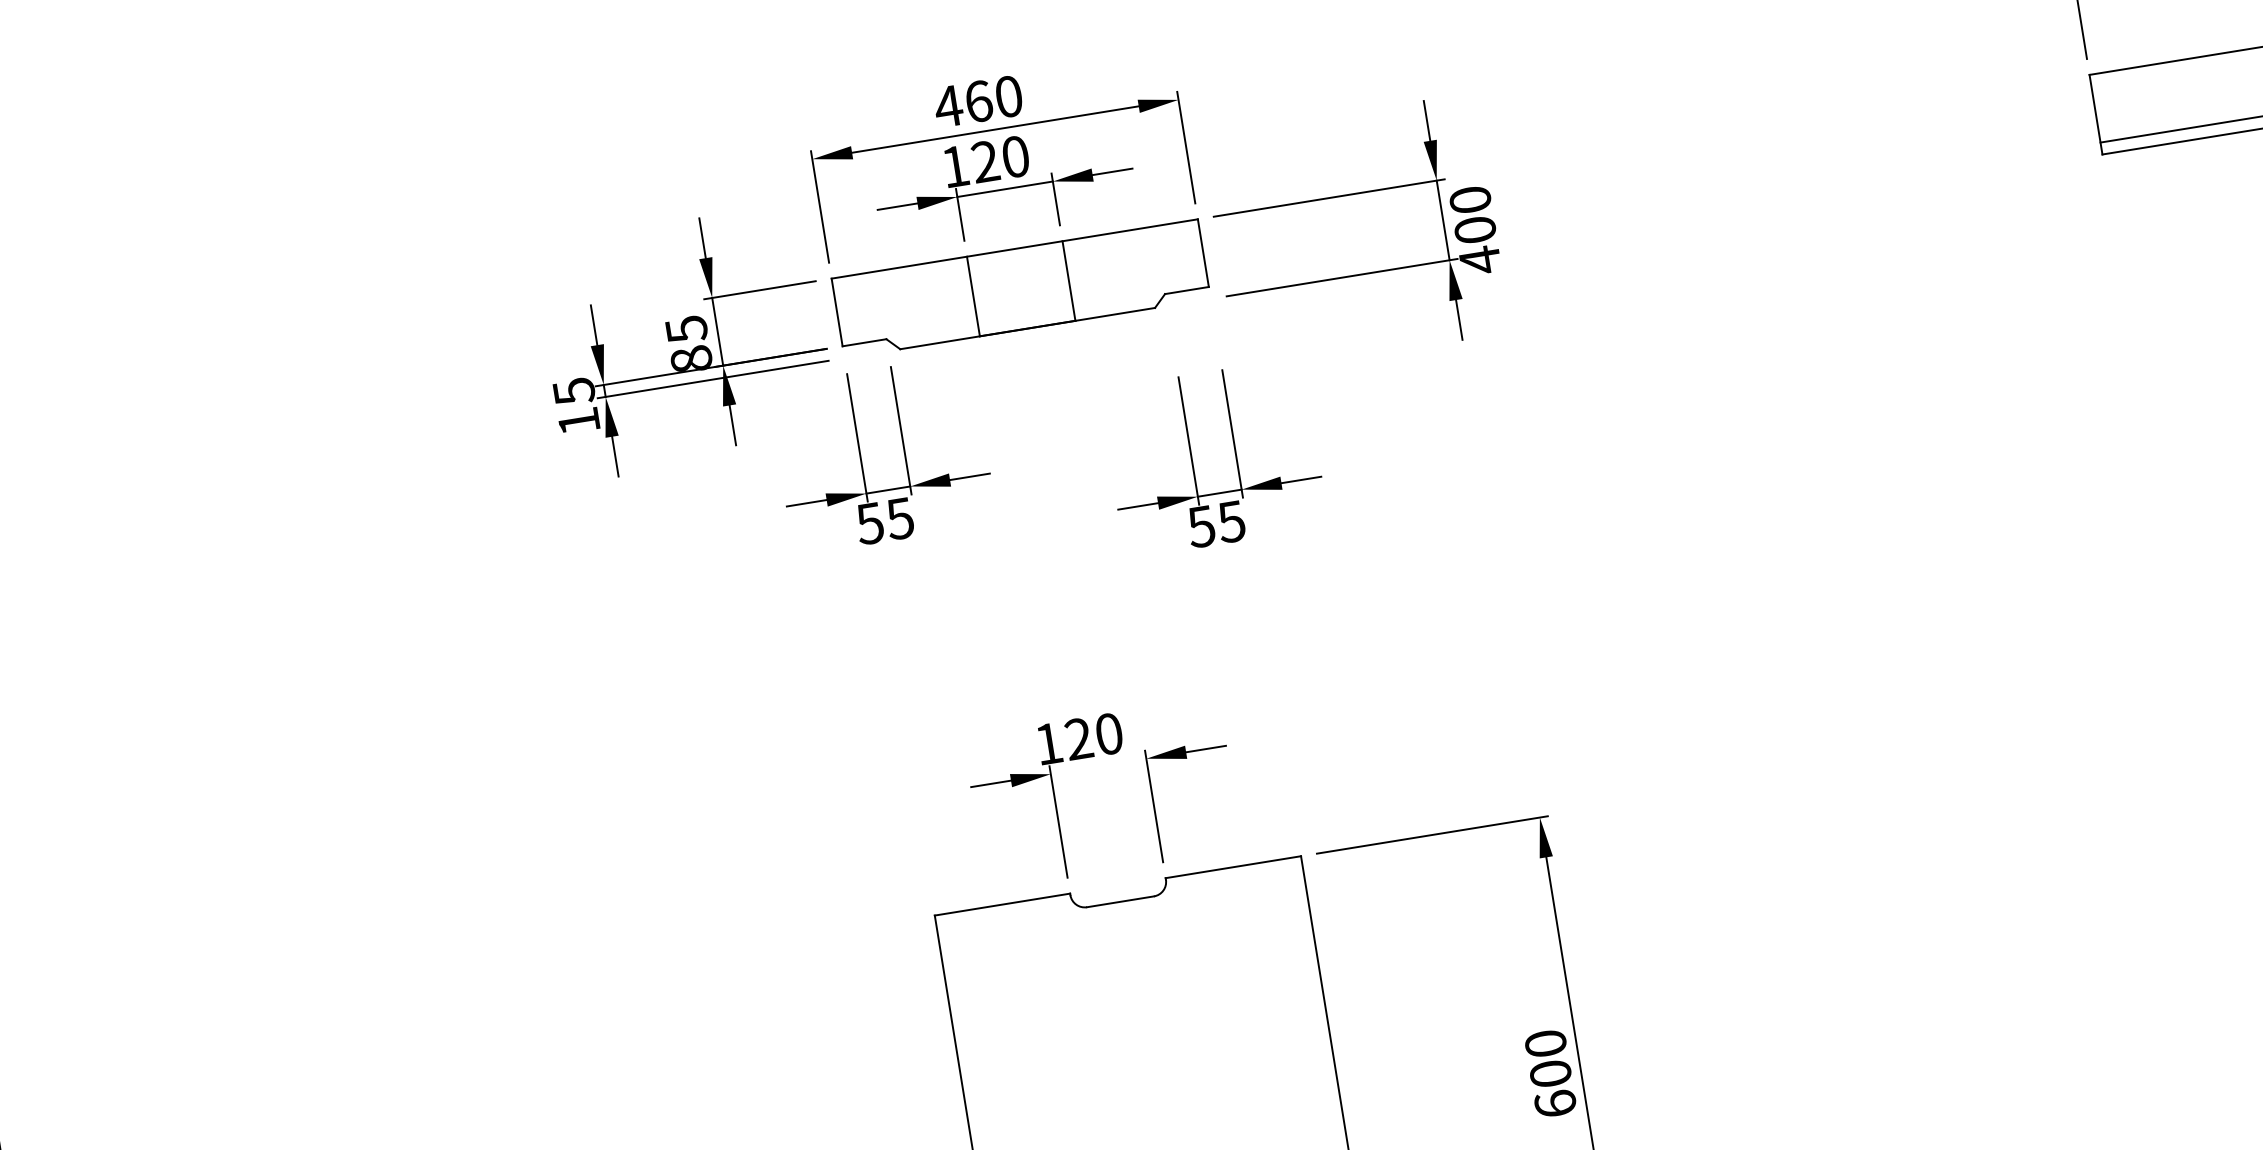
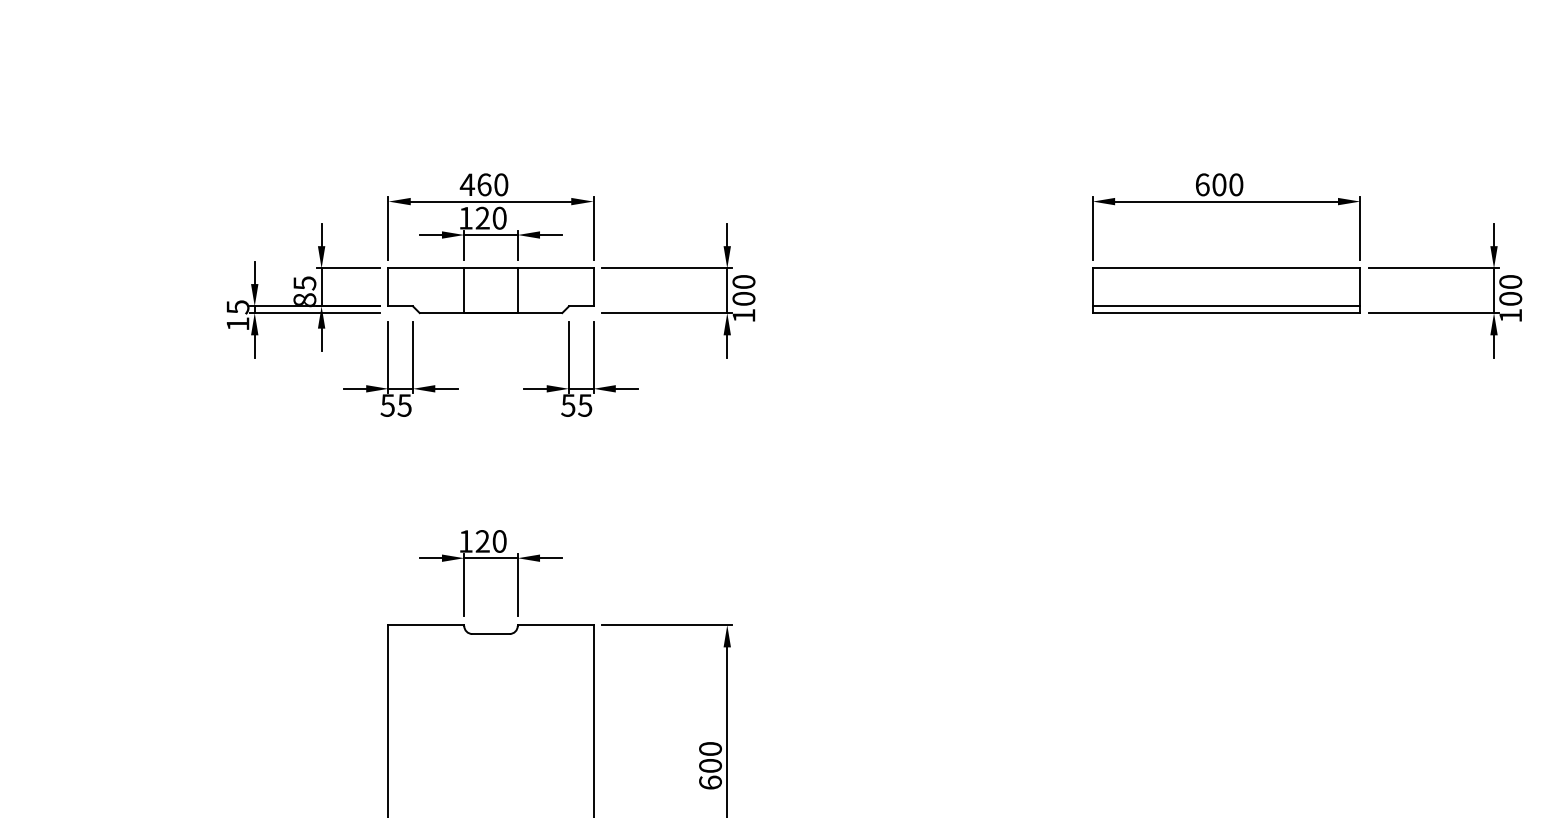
text: (1479, 259) -> (743, 315), 400 -> 100
part: (1192, 460) -> (569, 368), moved
line: (1097, 767) -> (490, 558), added

